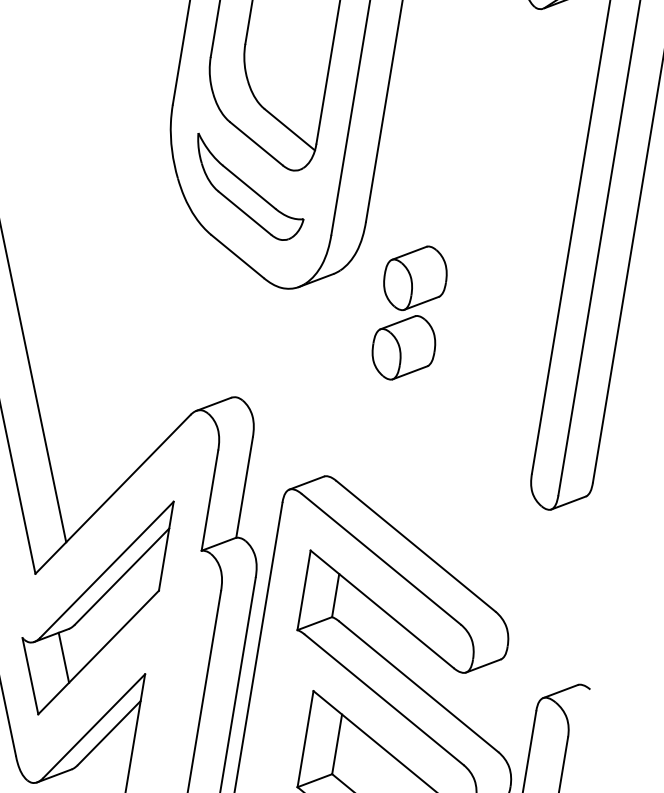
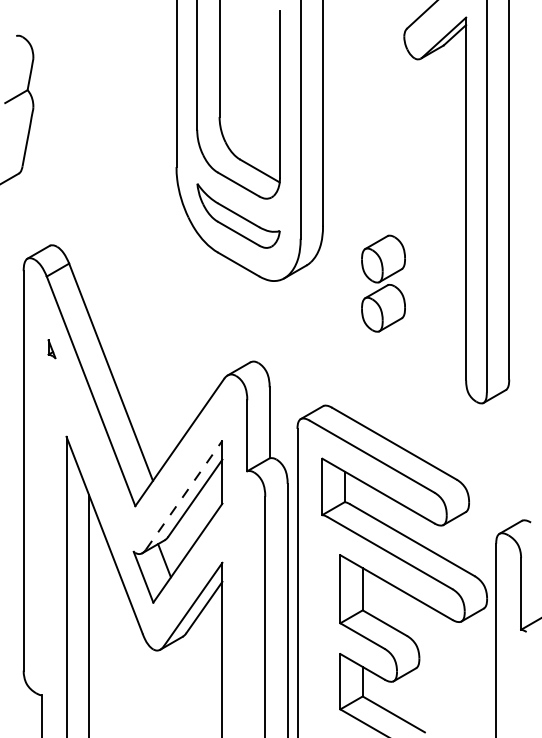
part: (409, 312) -> (383, 283), moved
line: (107, 568) -> (184, 494), solid -> dashed

